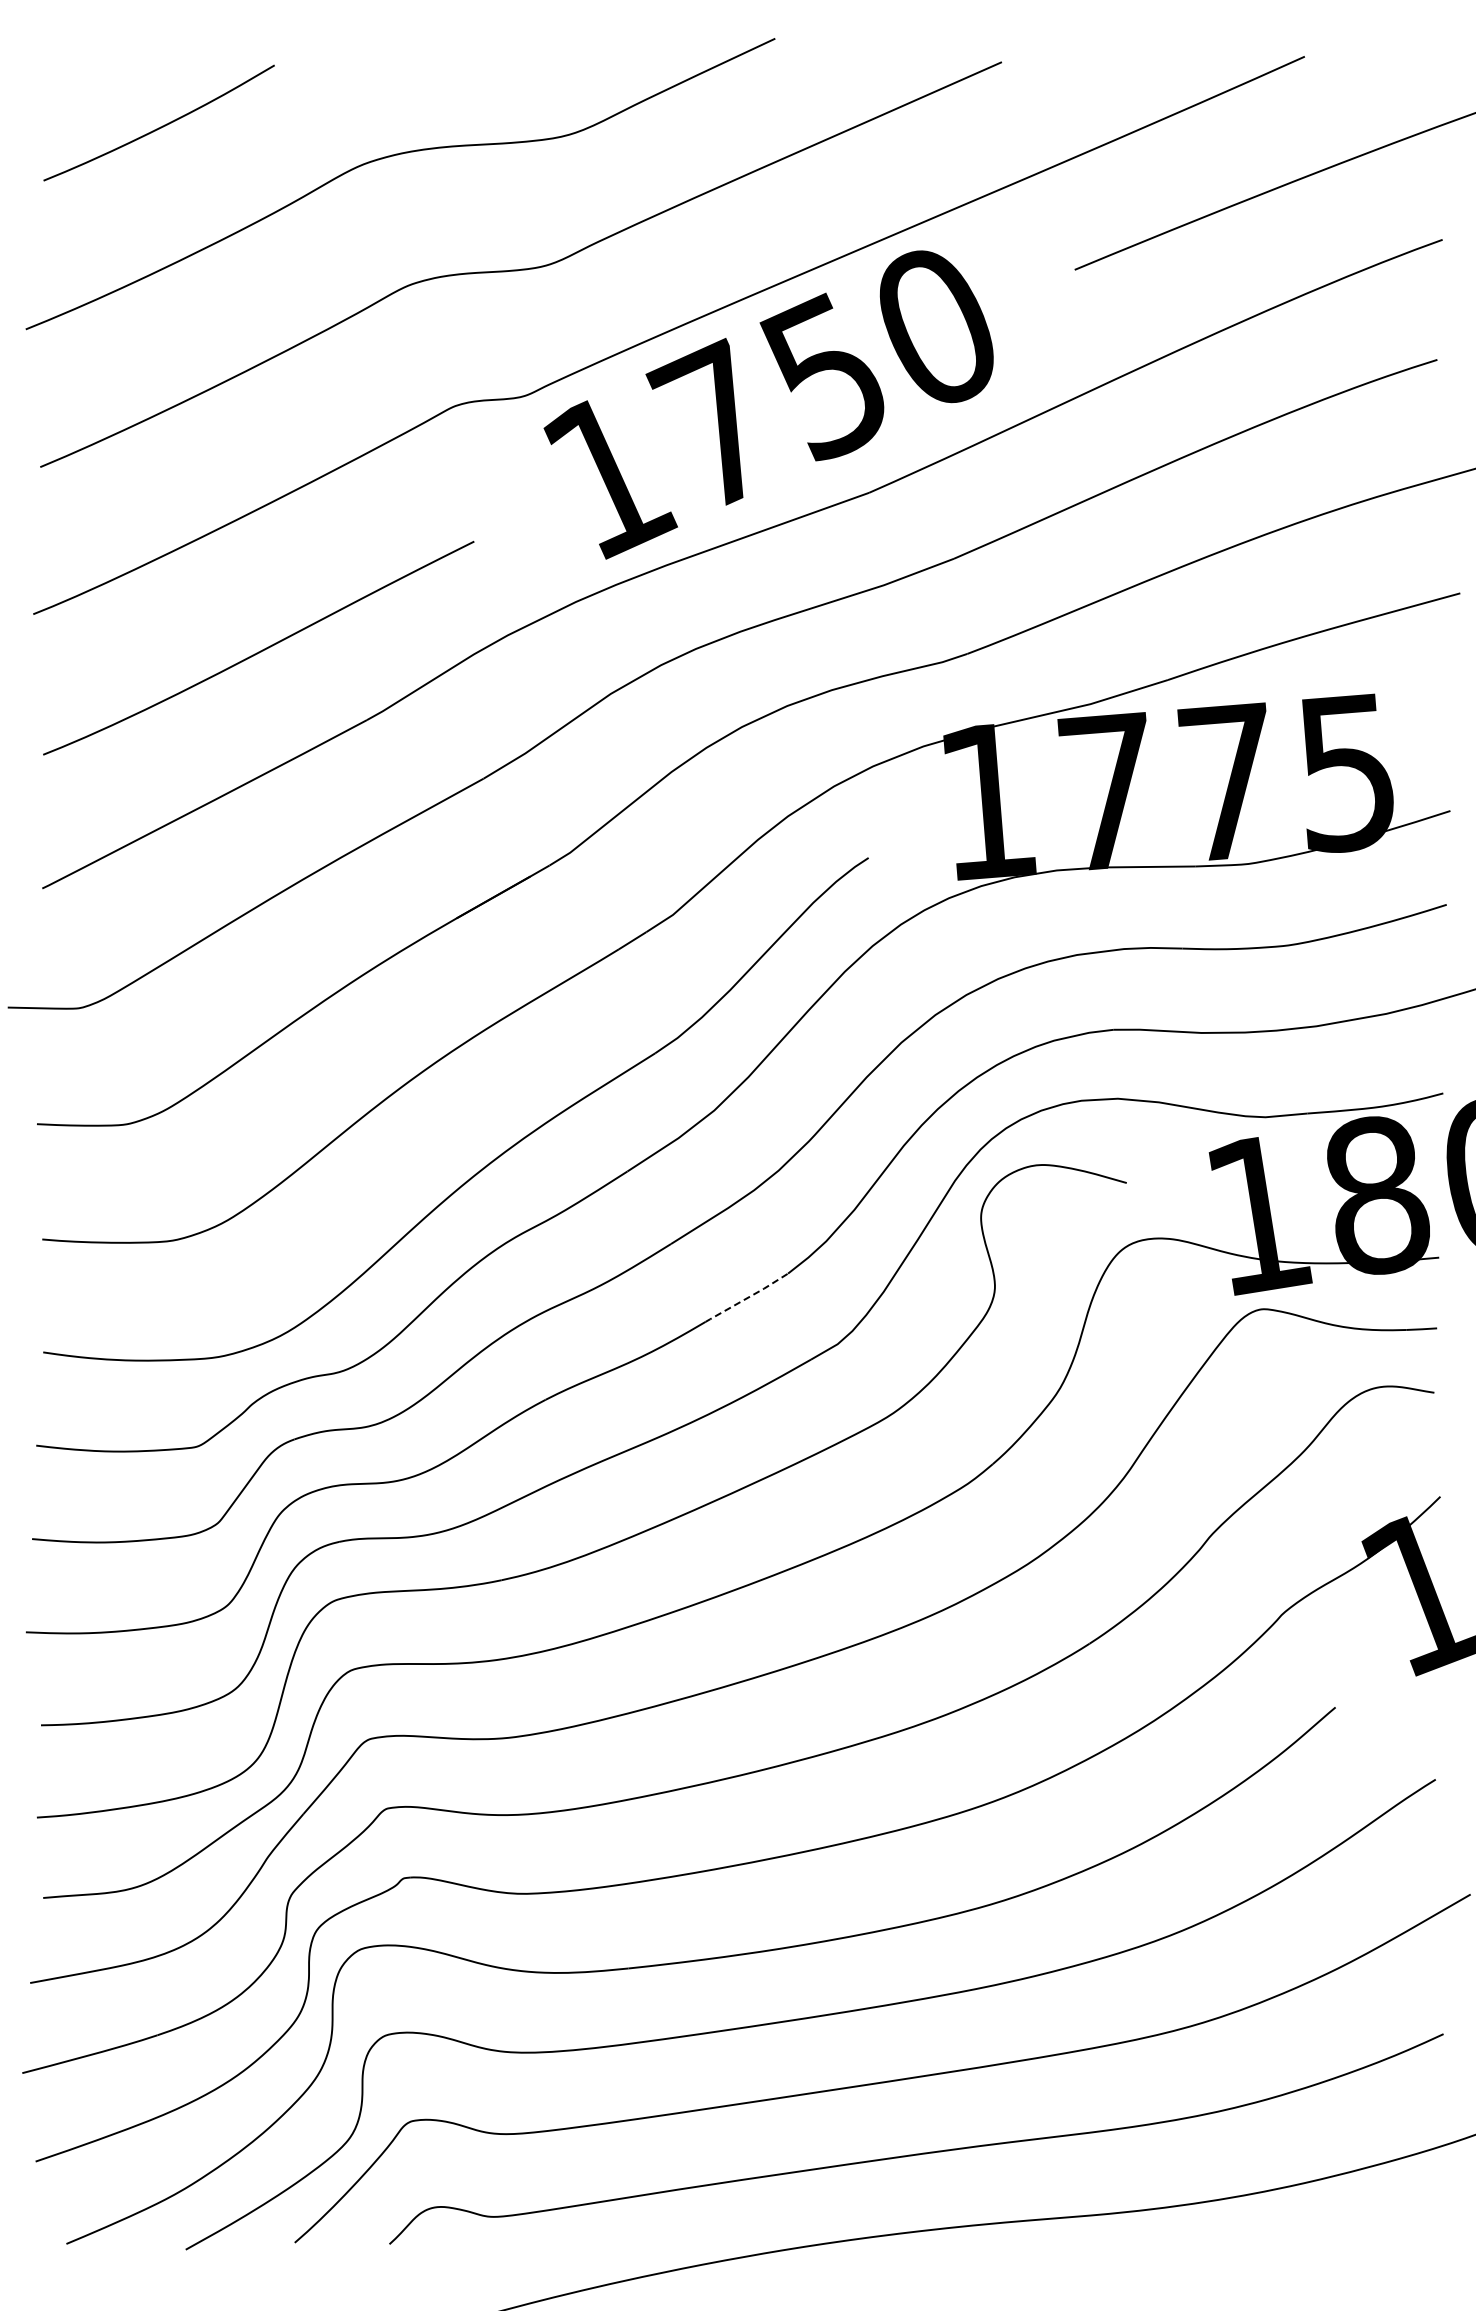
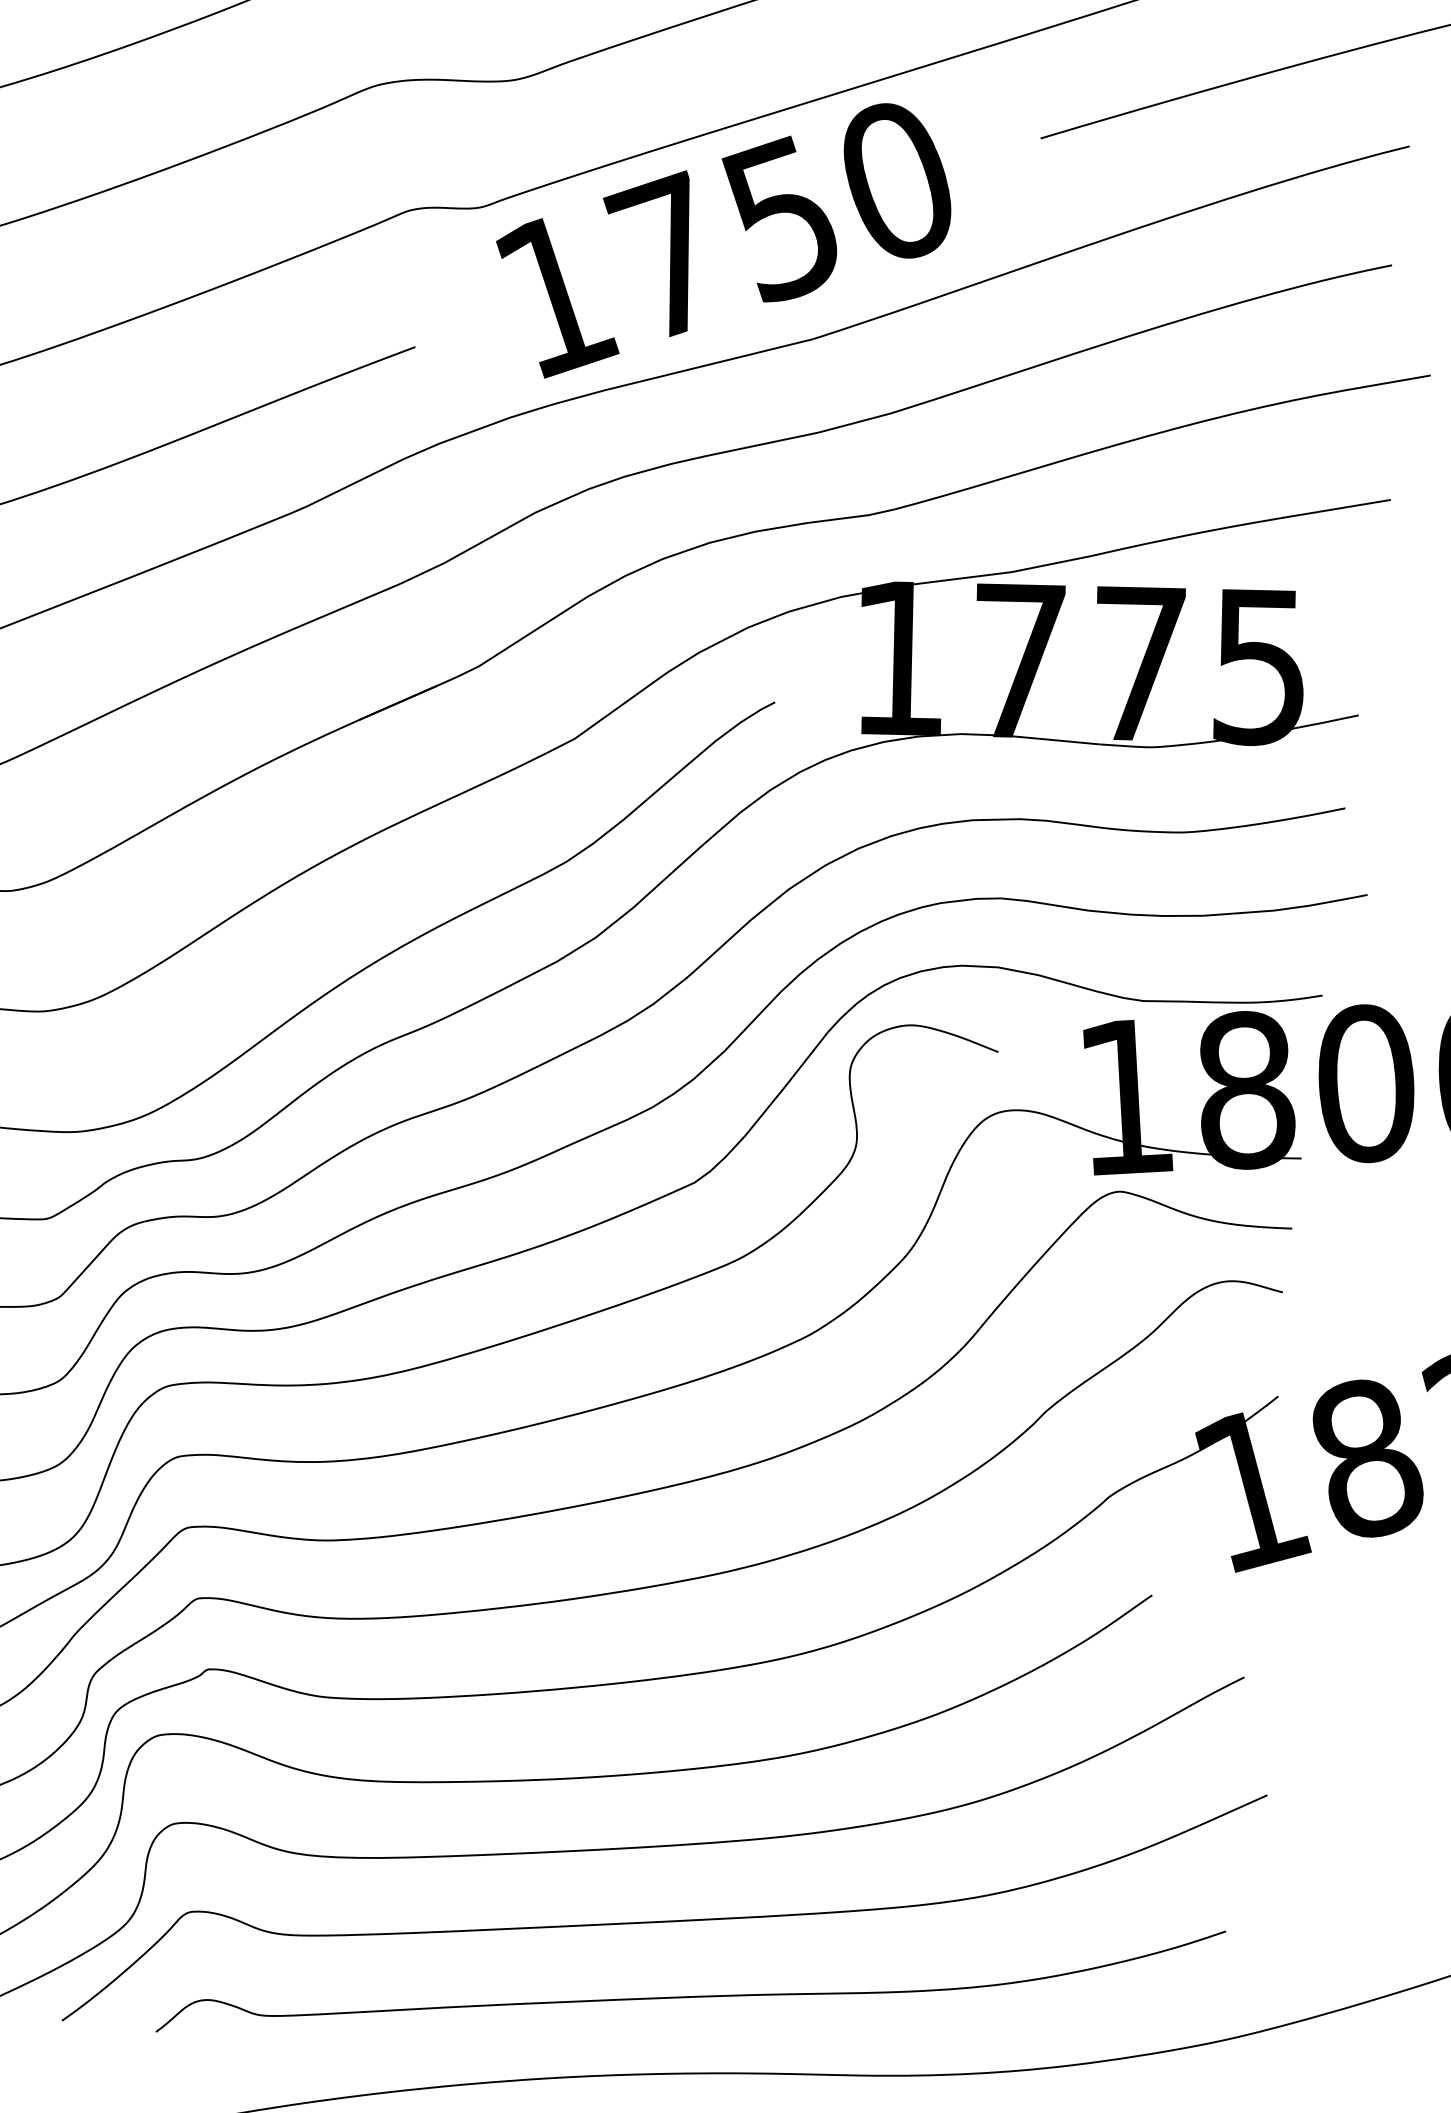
line: (747, 1298) -> (609, 1128), dashed -> solid

